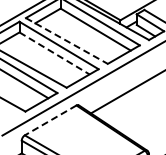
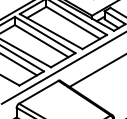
line: (66, 40) -> (50, 31), dashed -> solid
line: (54, 53) -> (41, 41), dashed -> solid
line: (50, 120) -> (38, 92), dashed -> solid

